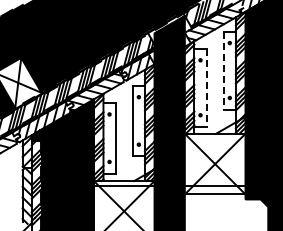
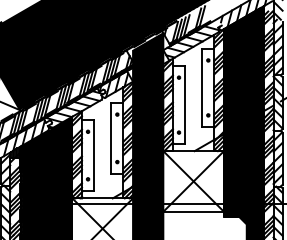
line: (224, 71) -> (202, 88), dashed -> solid
line: (207, 88) -> (185, 105), dashed -> solid

